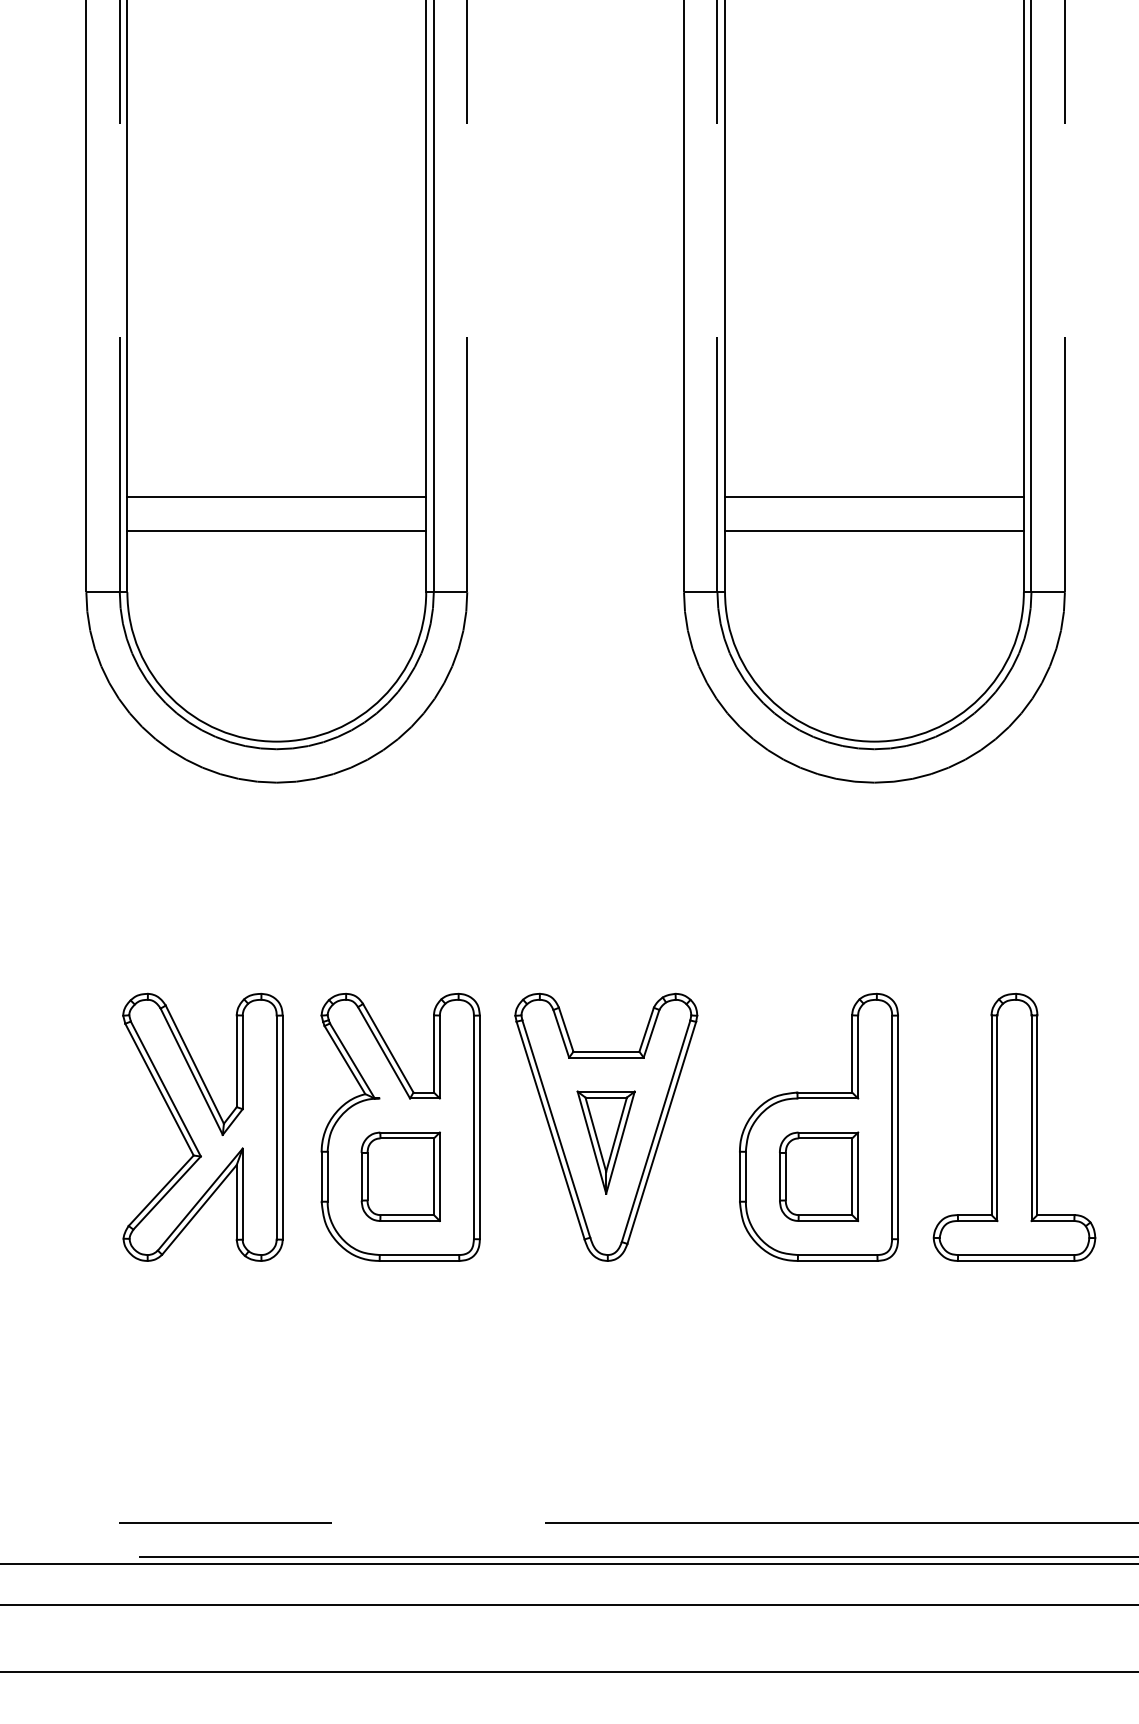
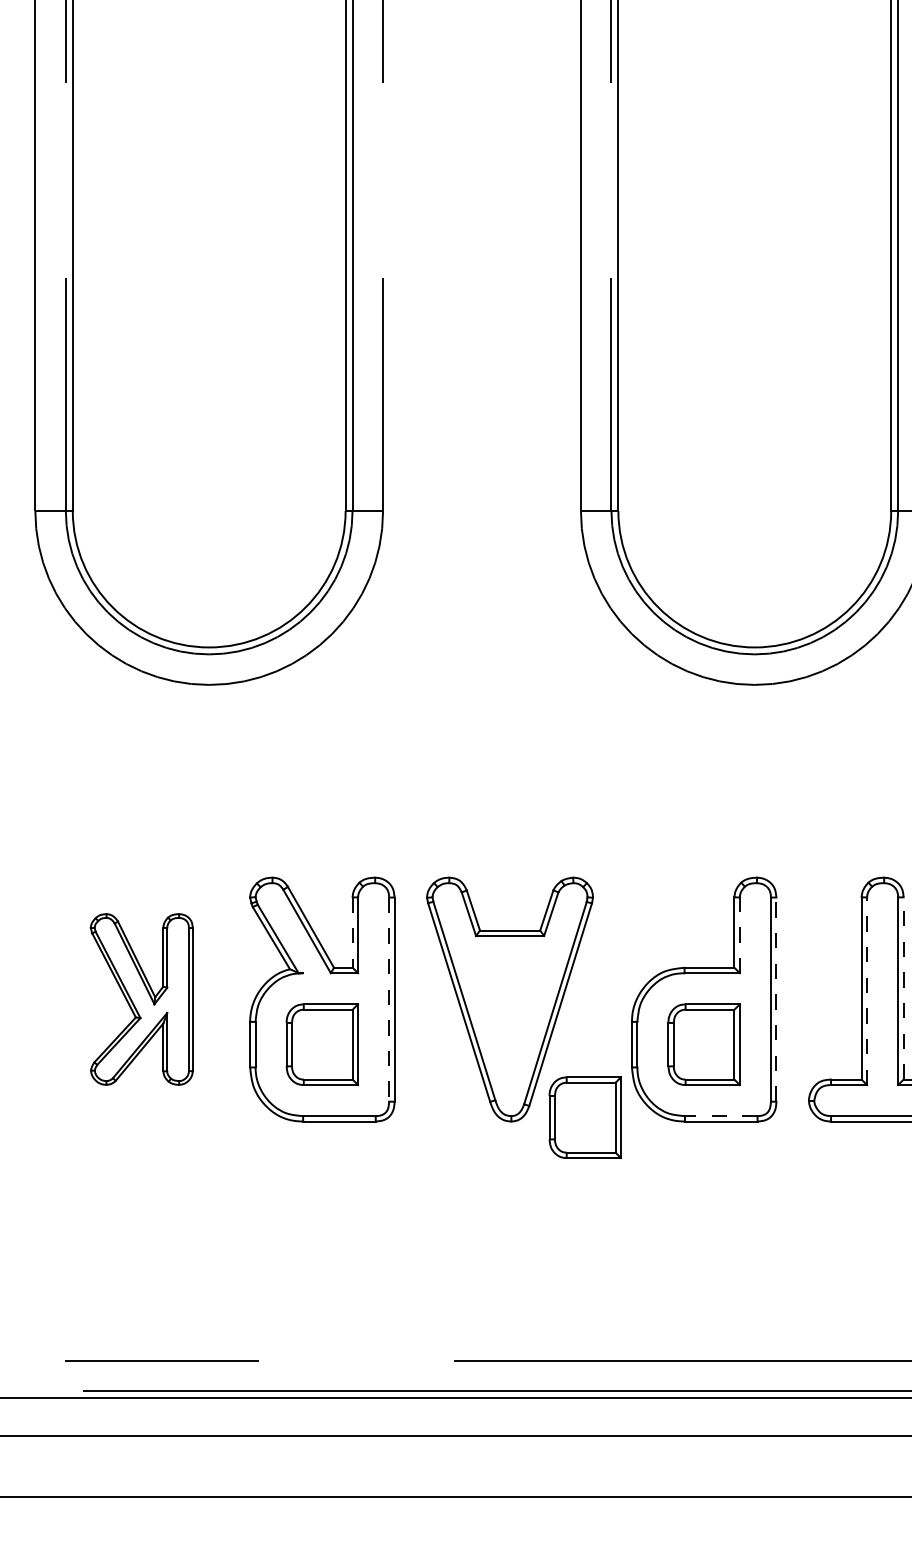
line: (276, 497) -> (208, 424), removed
line: (874, 497) -> (754, 424), removed
line: (276, 530) -> (208, 454), removed
line: (874, 530) -> (754, 454), removed
line: (433, 1053) -> (352, 932), solid -> dashed
line: (858, 1056) -> (740, 934), solid -> dashed
line: (1037, 1115) -> (903, 988), solid -> dashed
line: (997, 1118) -> (867, 991), solid -> dashed
part: (202, 1126) -> (141, 998), size x0.7
line: (473, 1127) -> (388, 999), solid -> dashed
line: (898, 1127) -> (776, 999), solid -> dashed
part: (605, 1142) -> (509, 1013), removed
line: (837, 1255) -> (721, 1116), solid -> dashed
part: (688, 1256) -> (585, 1117), added

